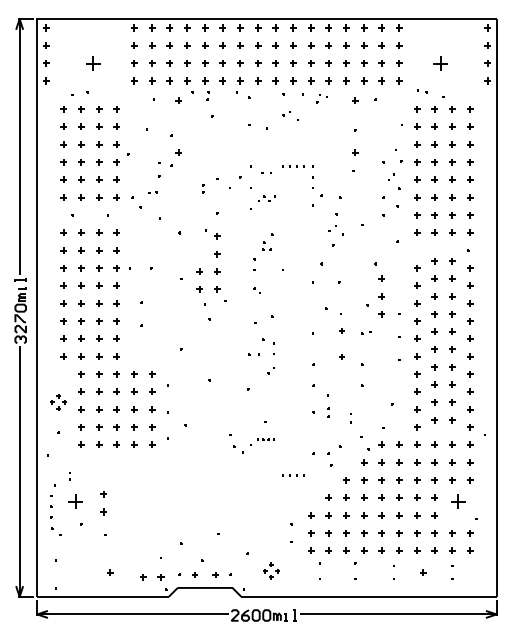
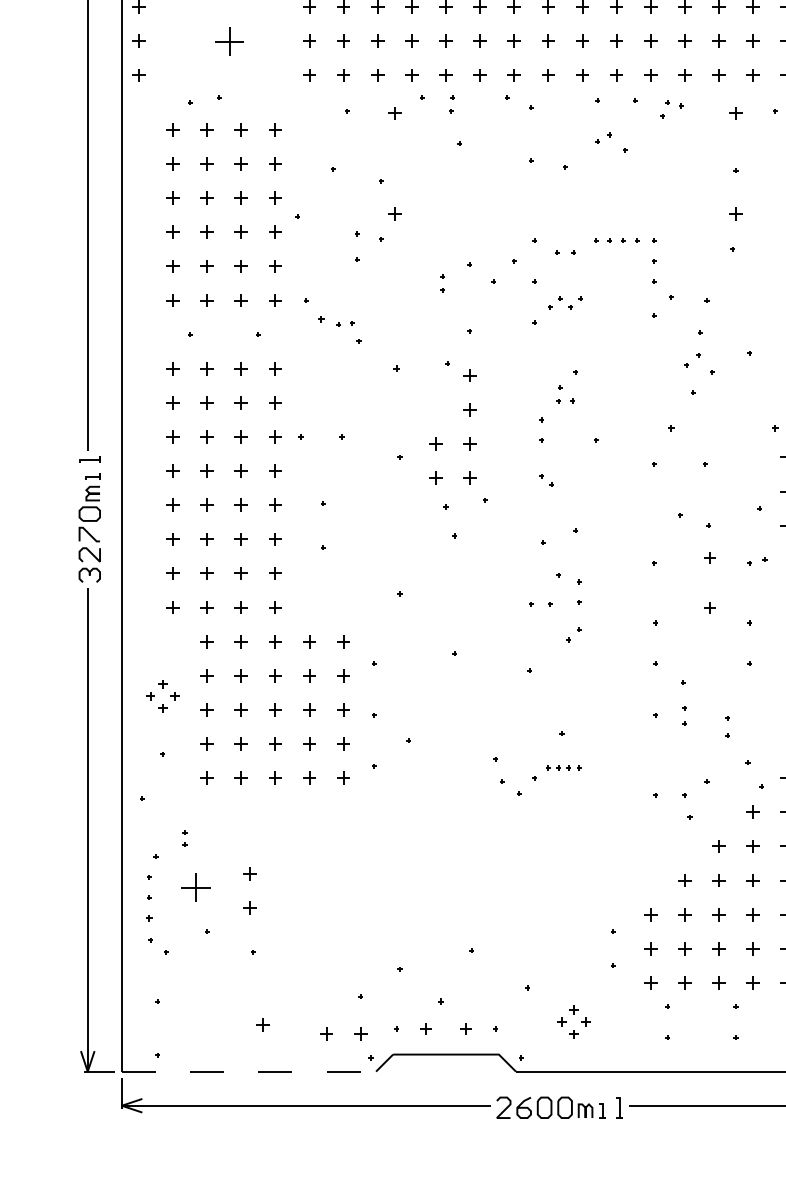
part: (152, 192) -> (344, 323), moved
part: (293, 475) -> (616, 837), removed
line: (103, 596) -> (249, 1071), solid -> dashed

